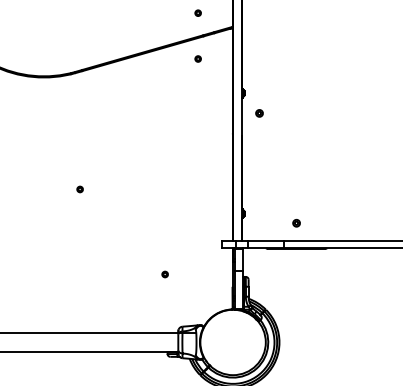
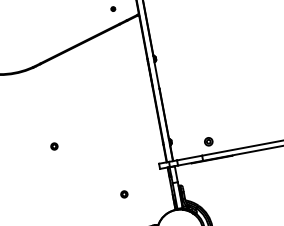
part: (197, 58) -> (118, 40), removed
part: (259, 113) -> (168, 70), removed
part: (79, 189) -> (53, 146), size x1.6
part: (296, 223) -> (208, 142), size x1.6
part: (164, 274) -> (123, 194), size x1.6

